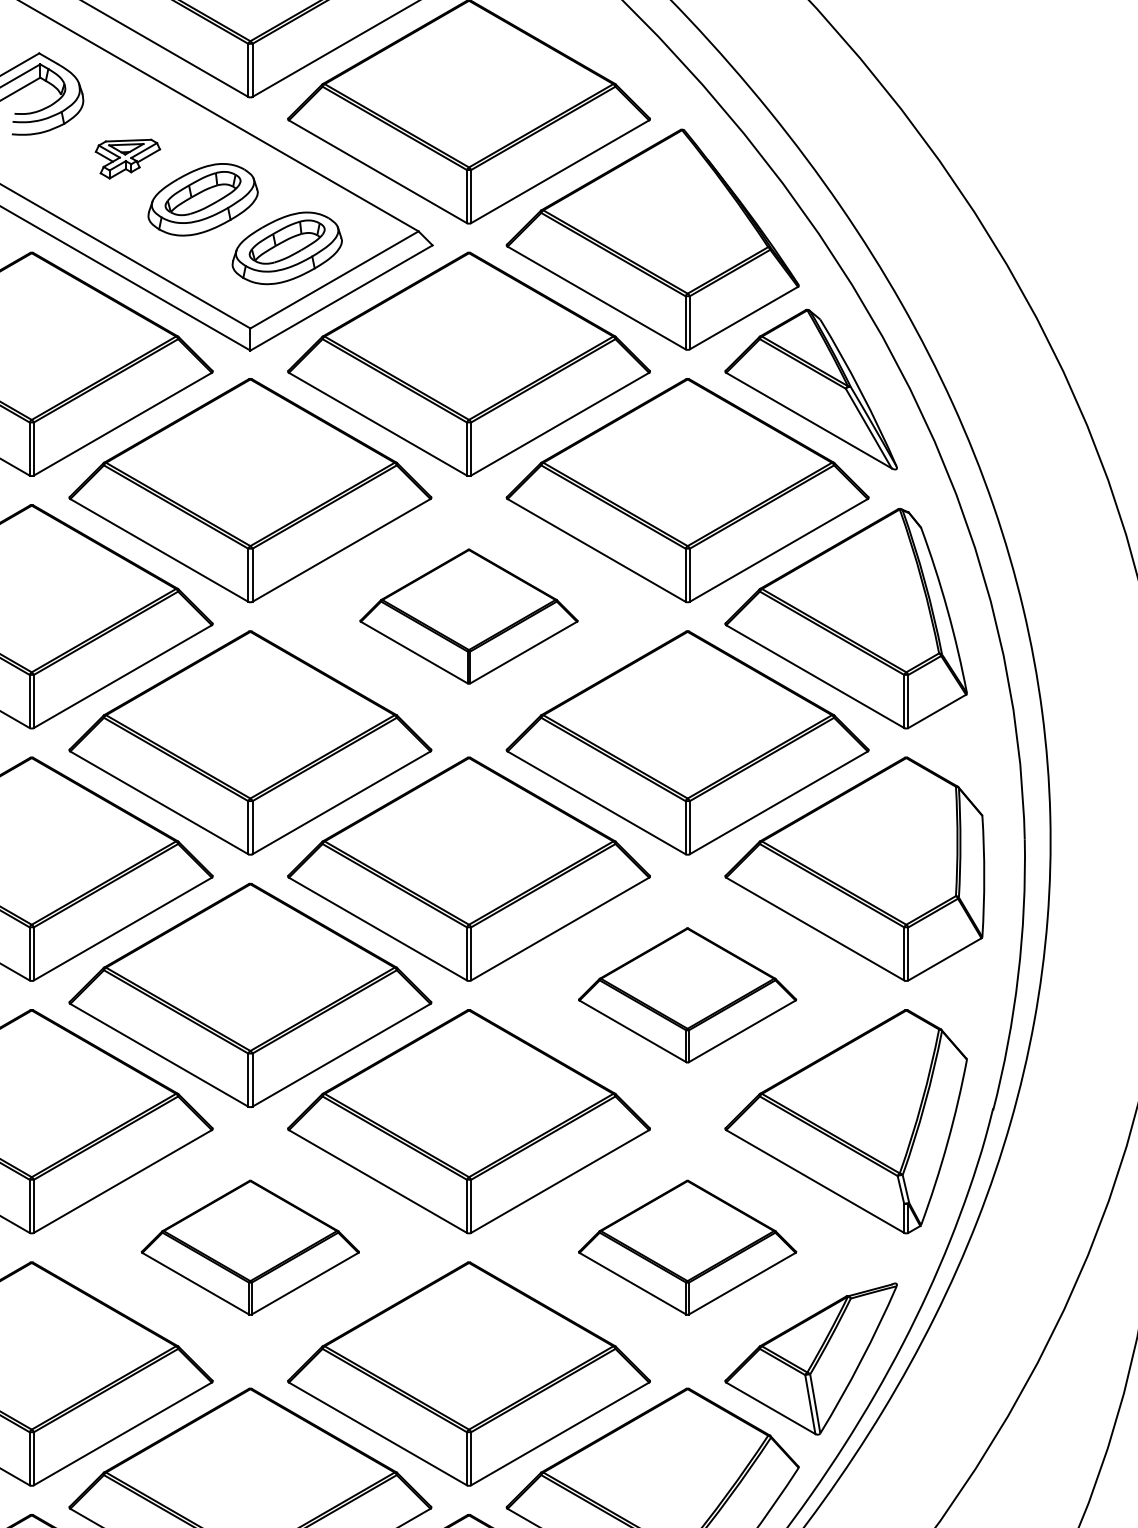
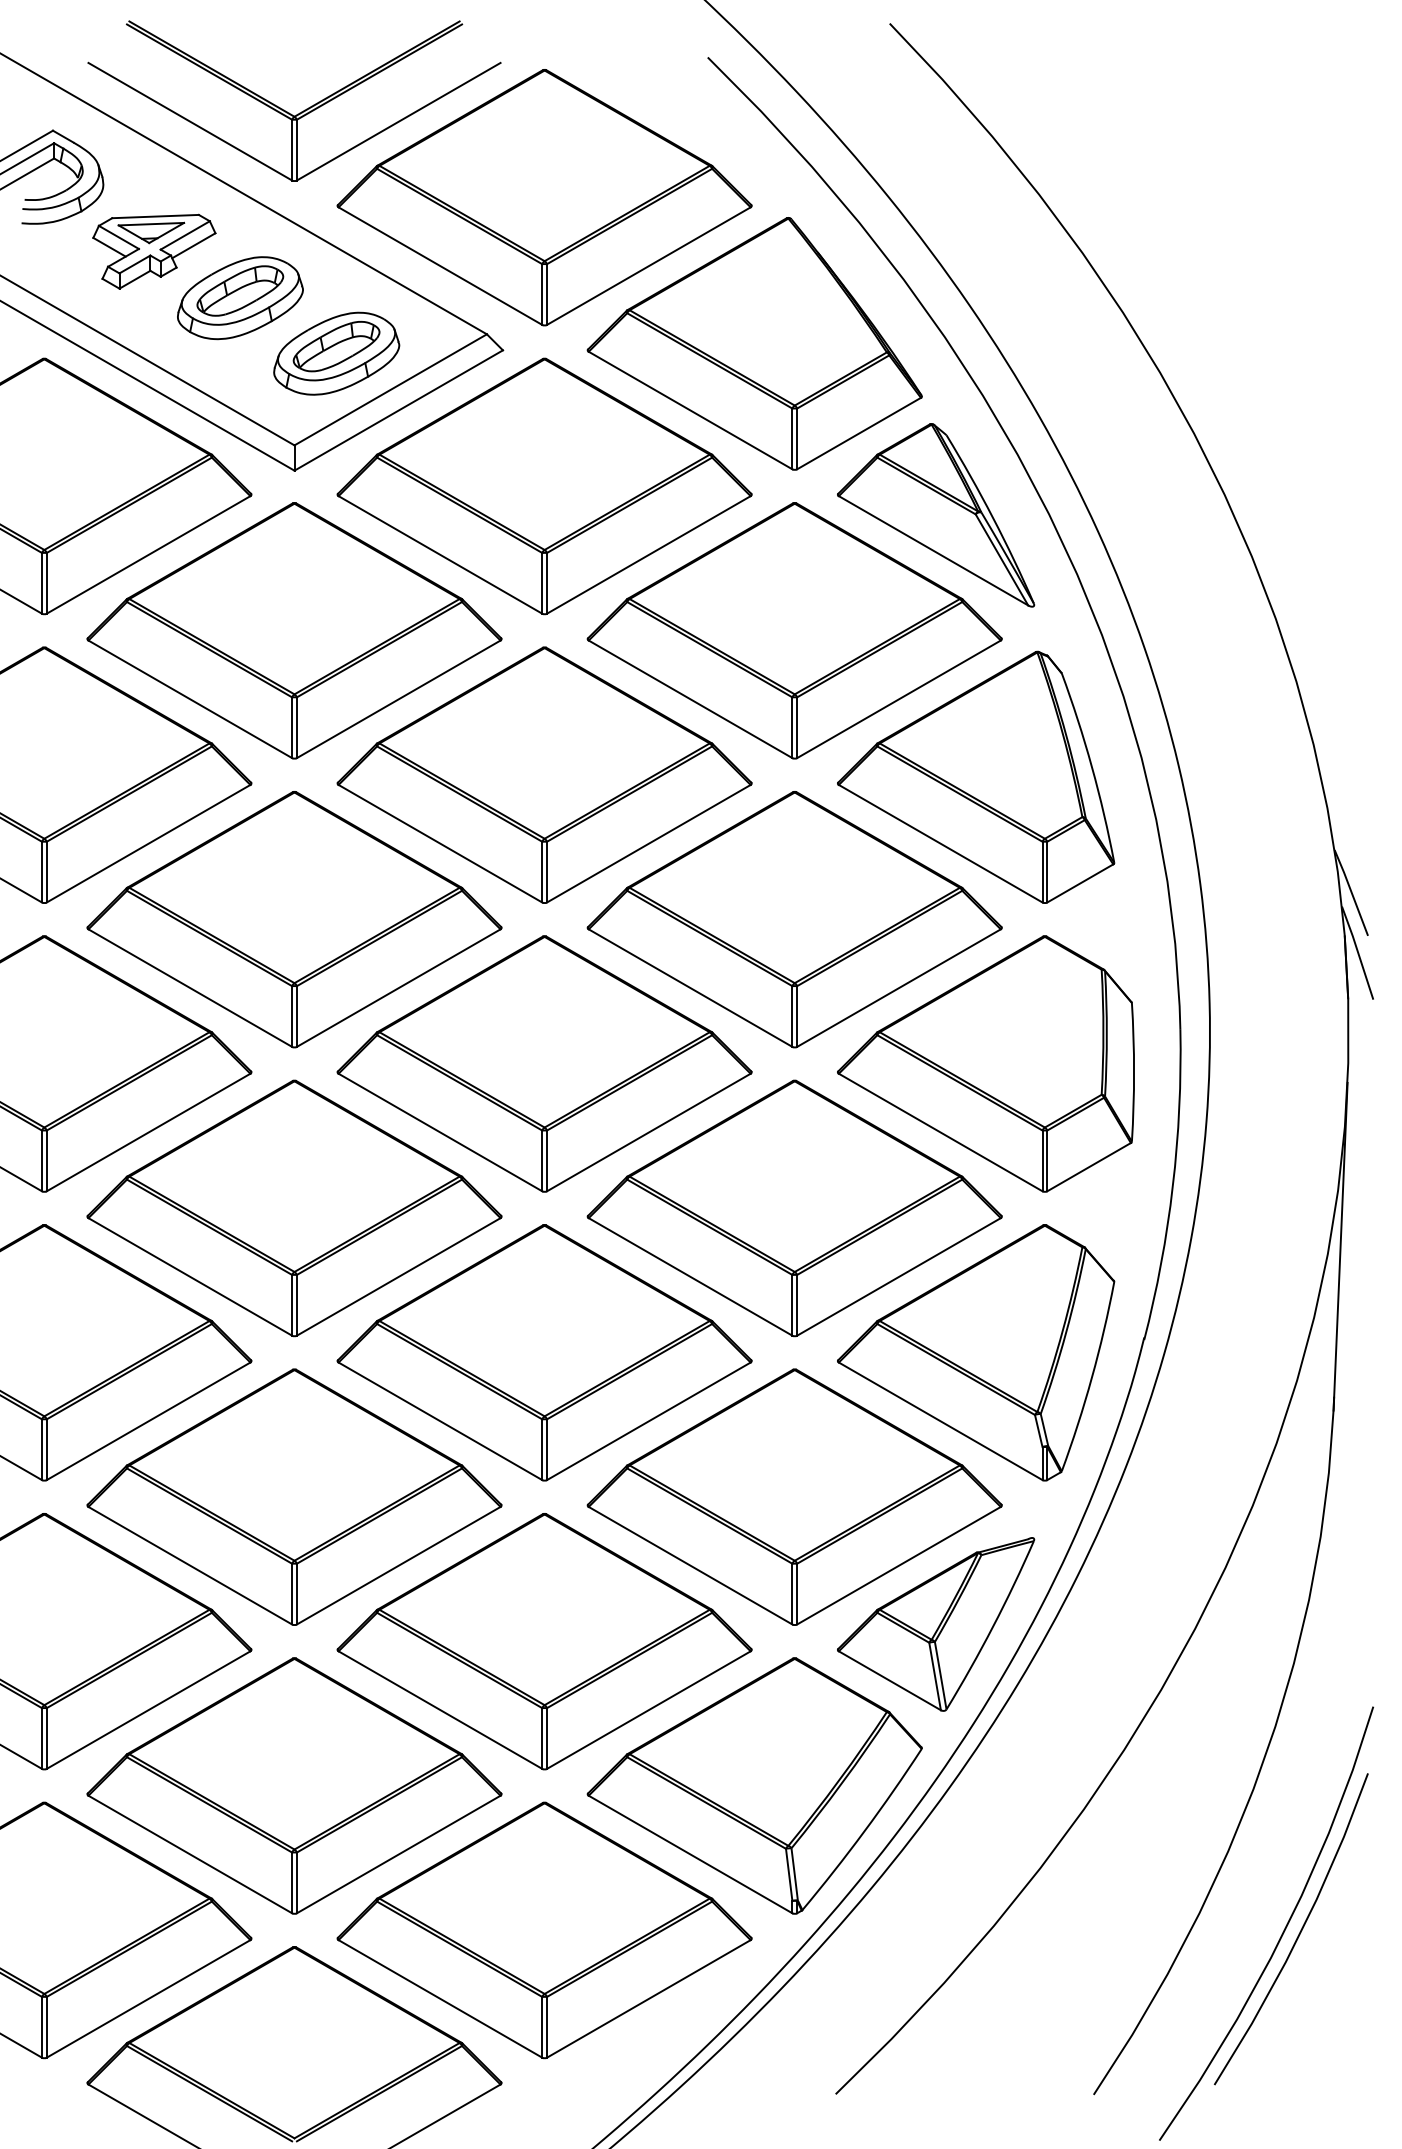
part: (128, 158) -> (154, 251), size x1.67
part: (468, 616) -> (544, 774), size x1.67
part: (687, 995) -> (794, 1208), size x1.67
part: (250, 1247) -> (294, 1496), size x1.67
part: (687, 1247) -> (794, 1496), size x1.67

